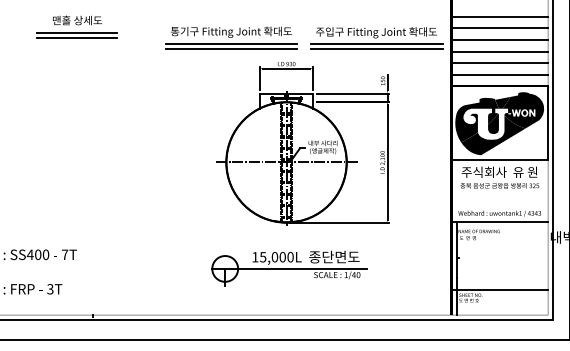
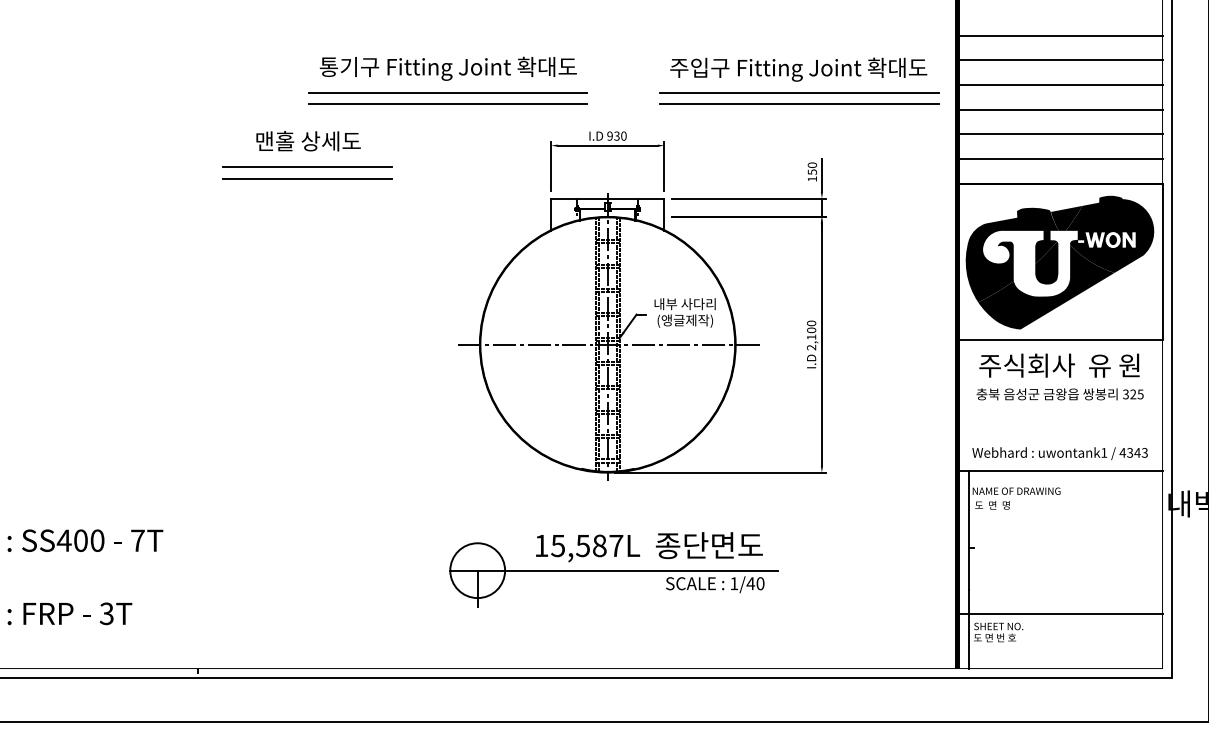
part: (76, 26) -> (306, 154), moved
part: (231, 37) -> (448, 79), moved
text: (282, 257) -> (599, 546), 15,000L -> 15,587L

